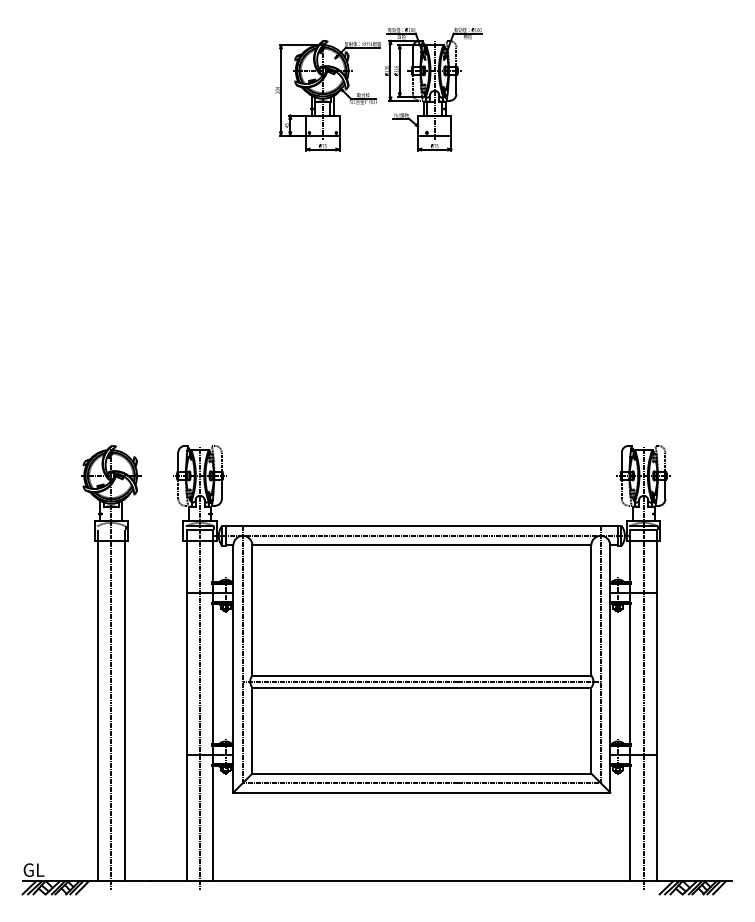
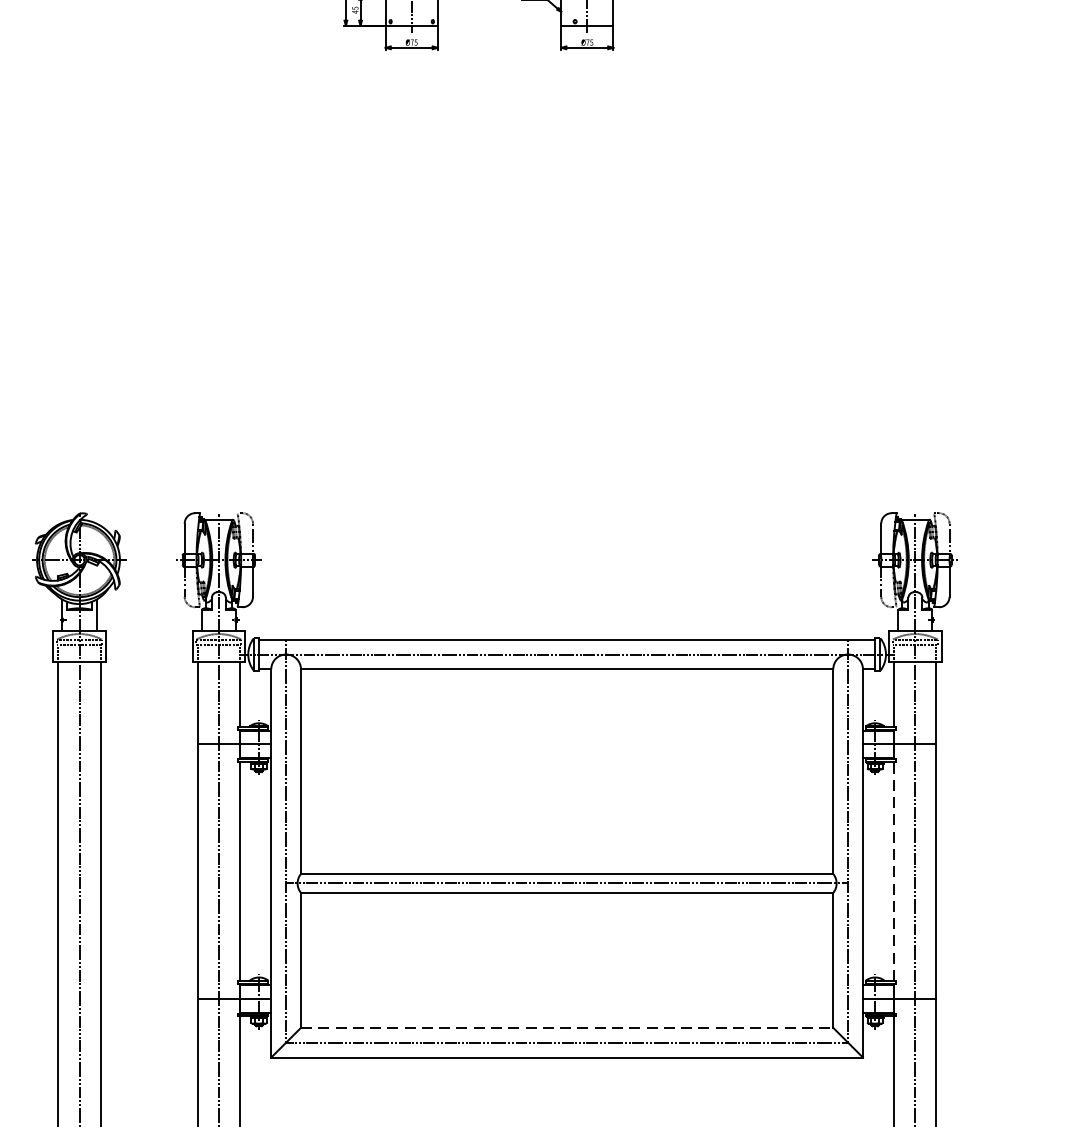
line: (630, 674) -> (894, 872), solid -> dashed
line: (422, 773) -> (568, 1027), solid -> dashed

